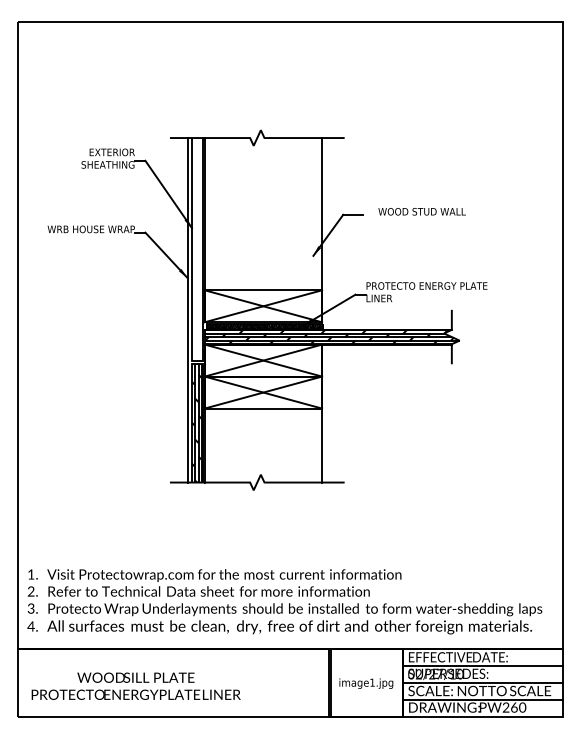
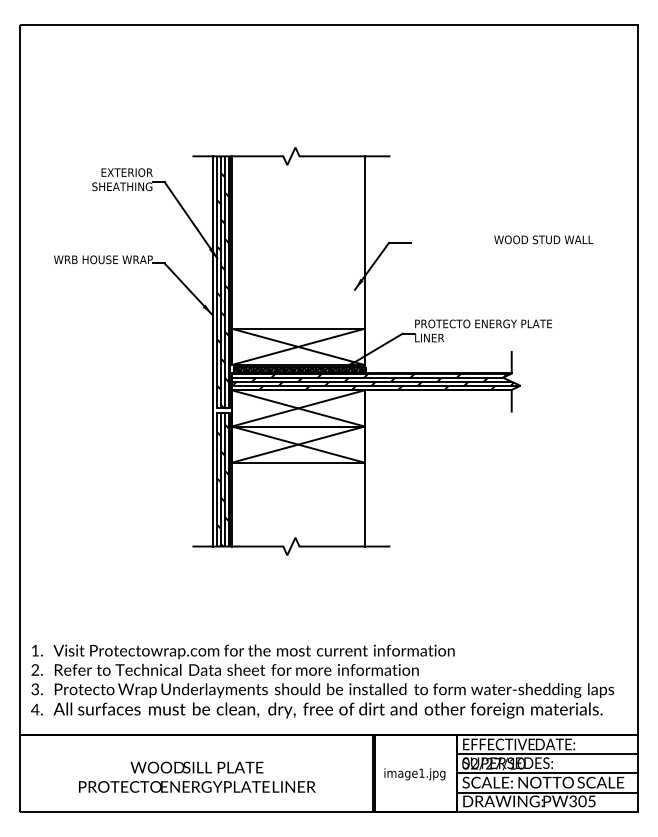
text: (421, 211) -> (543, 239), moved
hatch: (196, 249) -> (222, 282), added
text: (135, 685) -> (196, 776), moved
text: (514, 707) -> (582, 801), PW260 -> PW305

